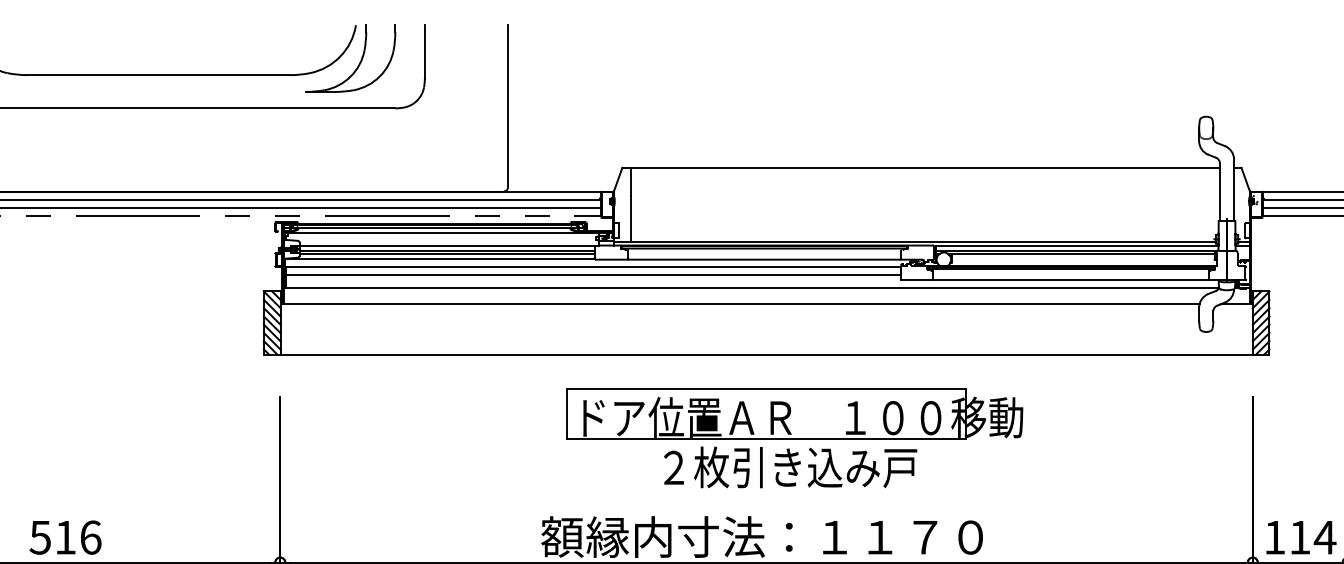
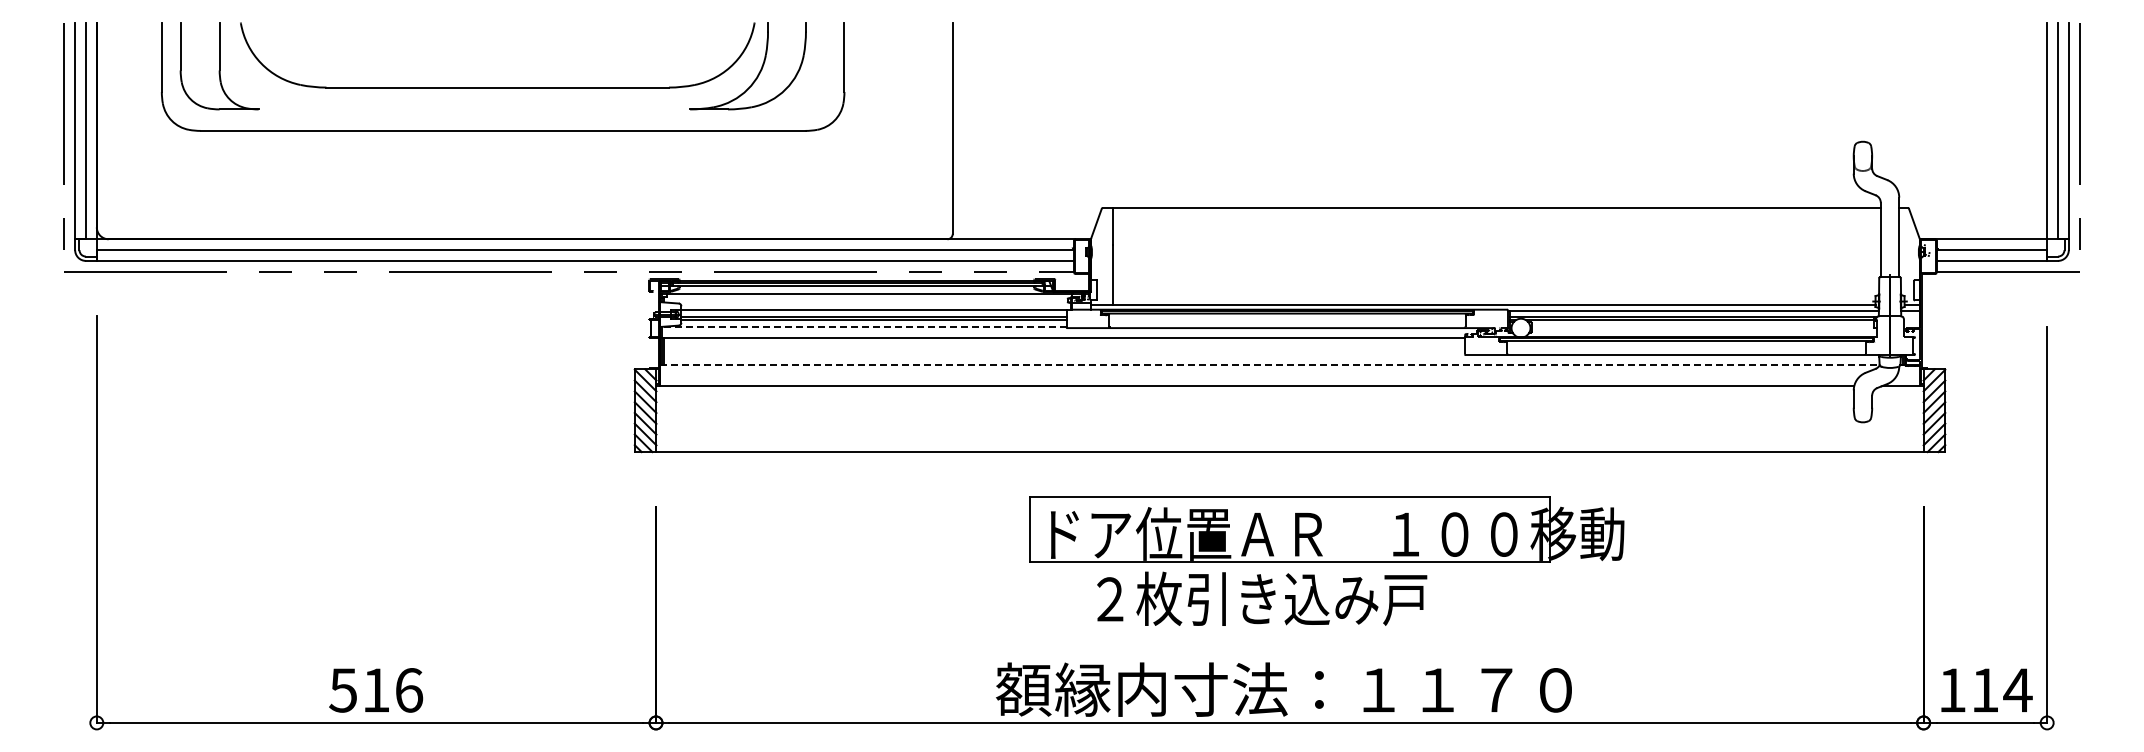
line: (439, 259) -> (863, 327), solid -> dashed
line: (592, 274) -> (1063, 347), removed
line: (751, 288) -> (1270, 365), solid -> dashed
text: (790, 467) -> (1262, 598), moved

